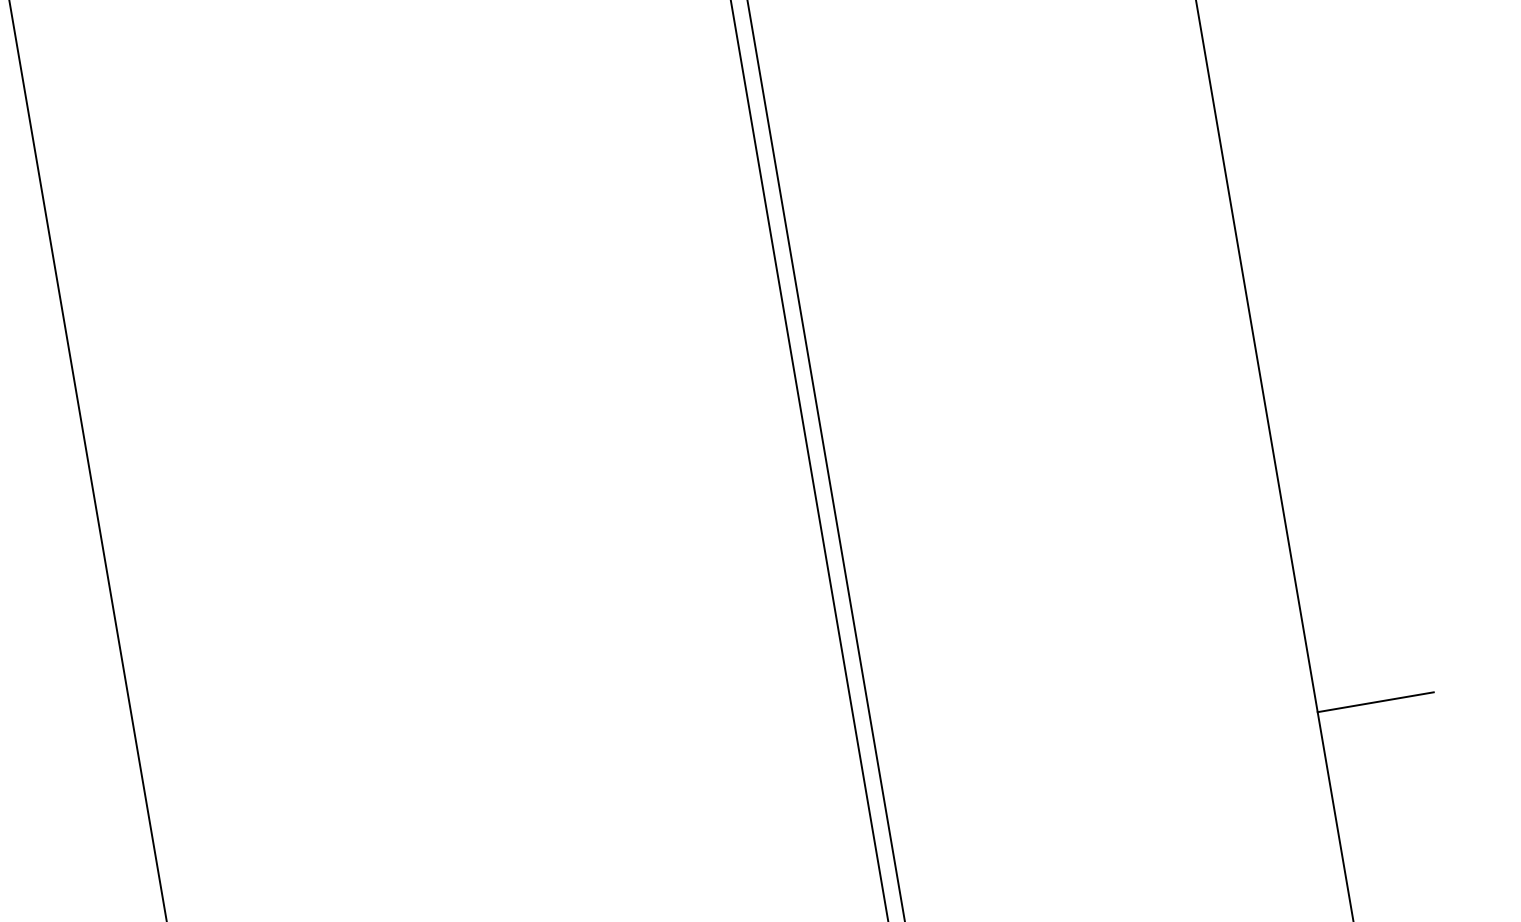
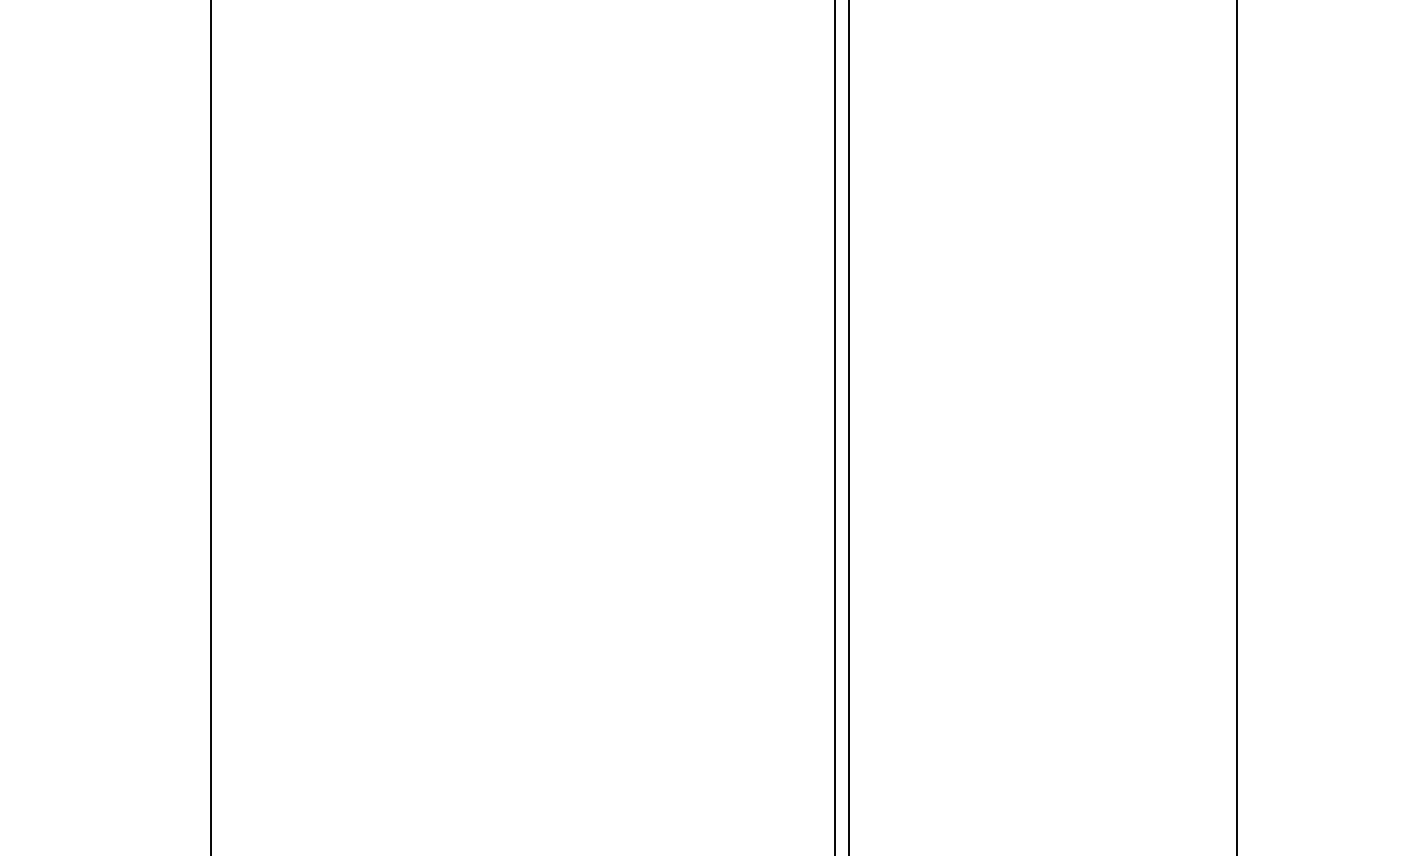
line: (1375, 702) -> (1288, 747), removed

